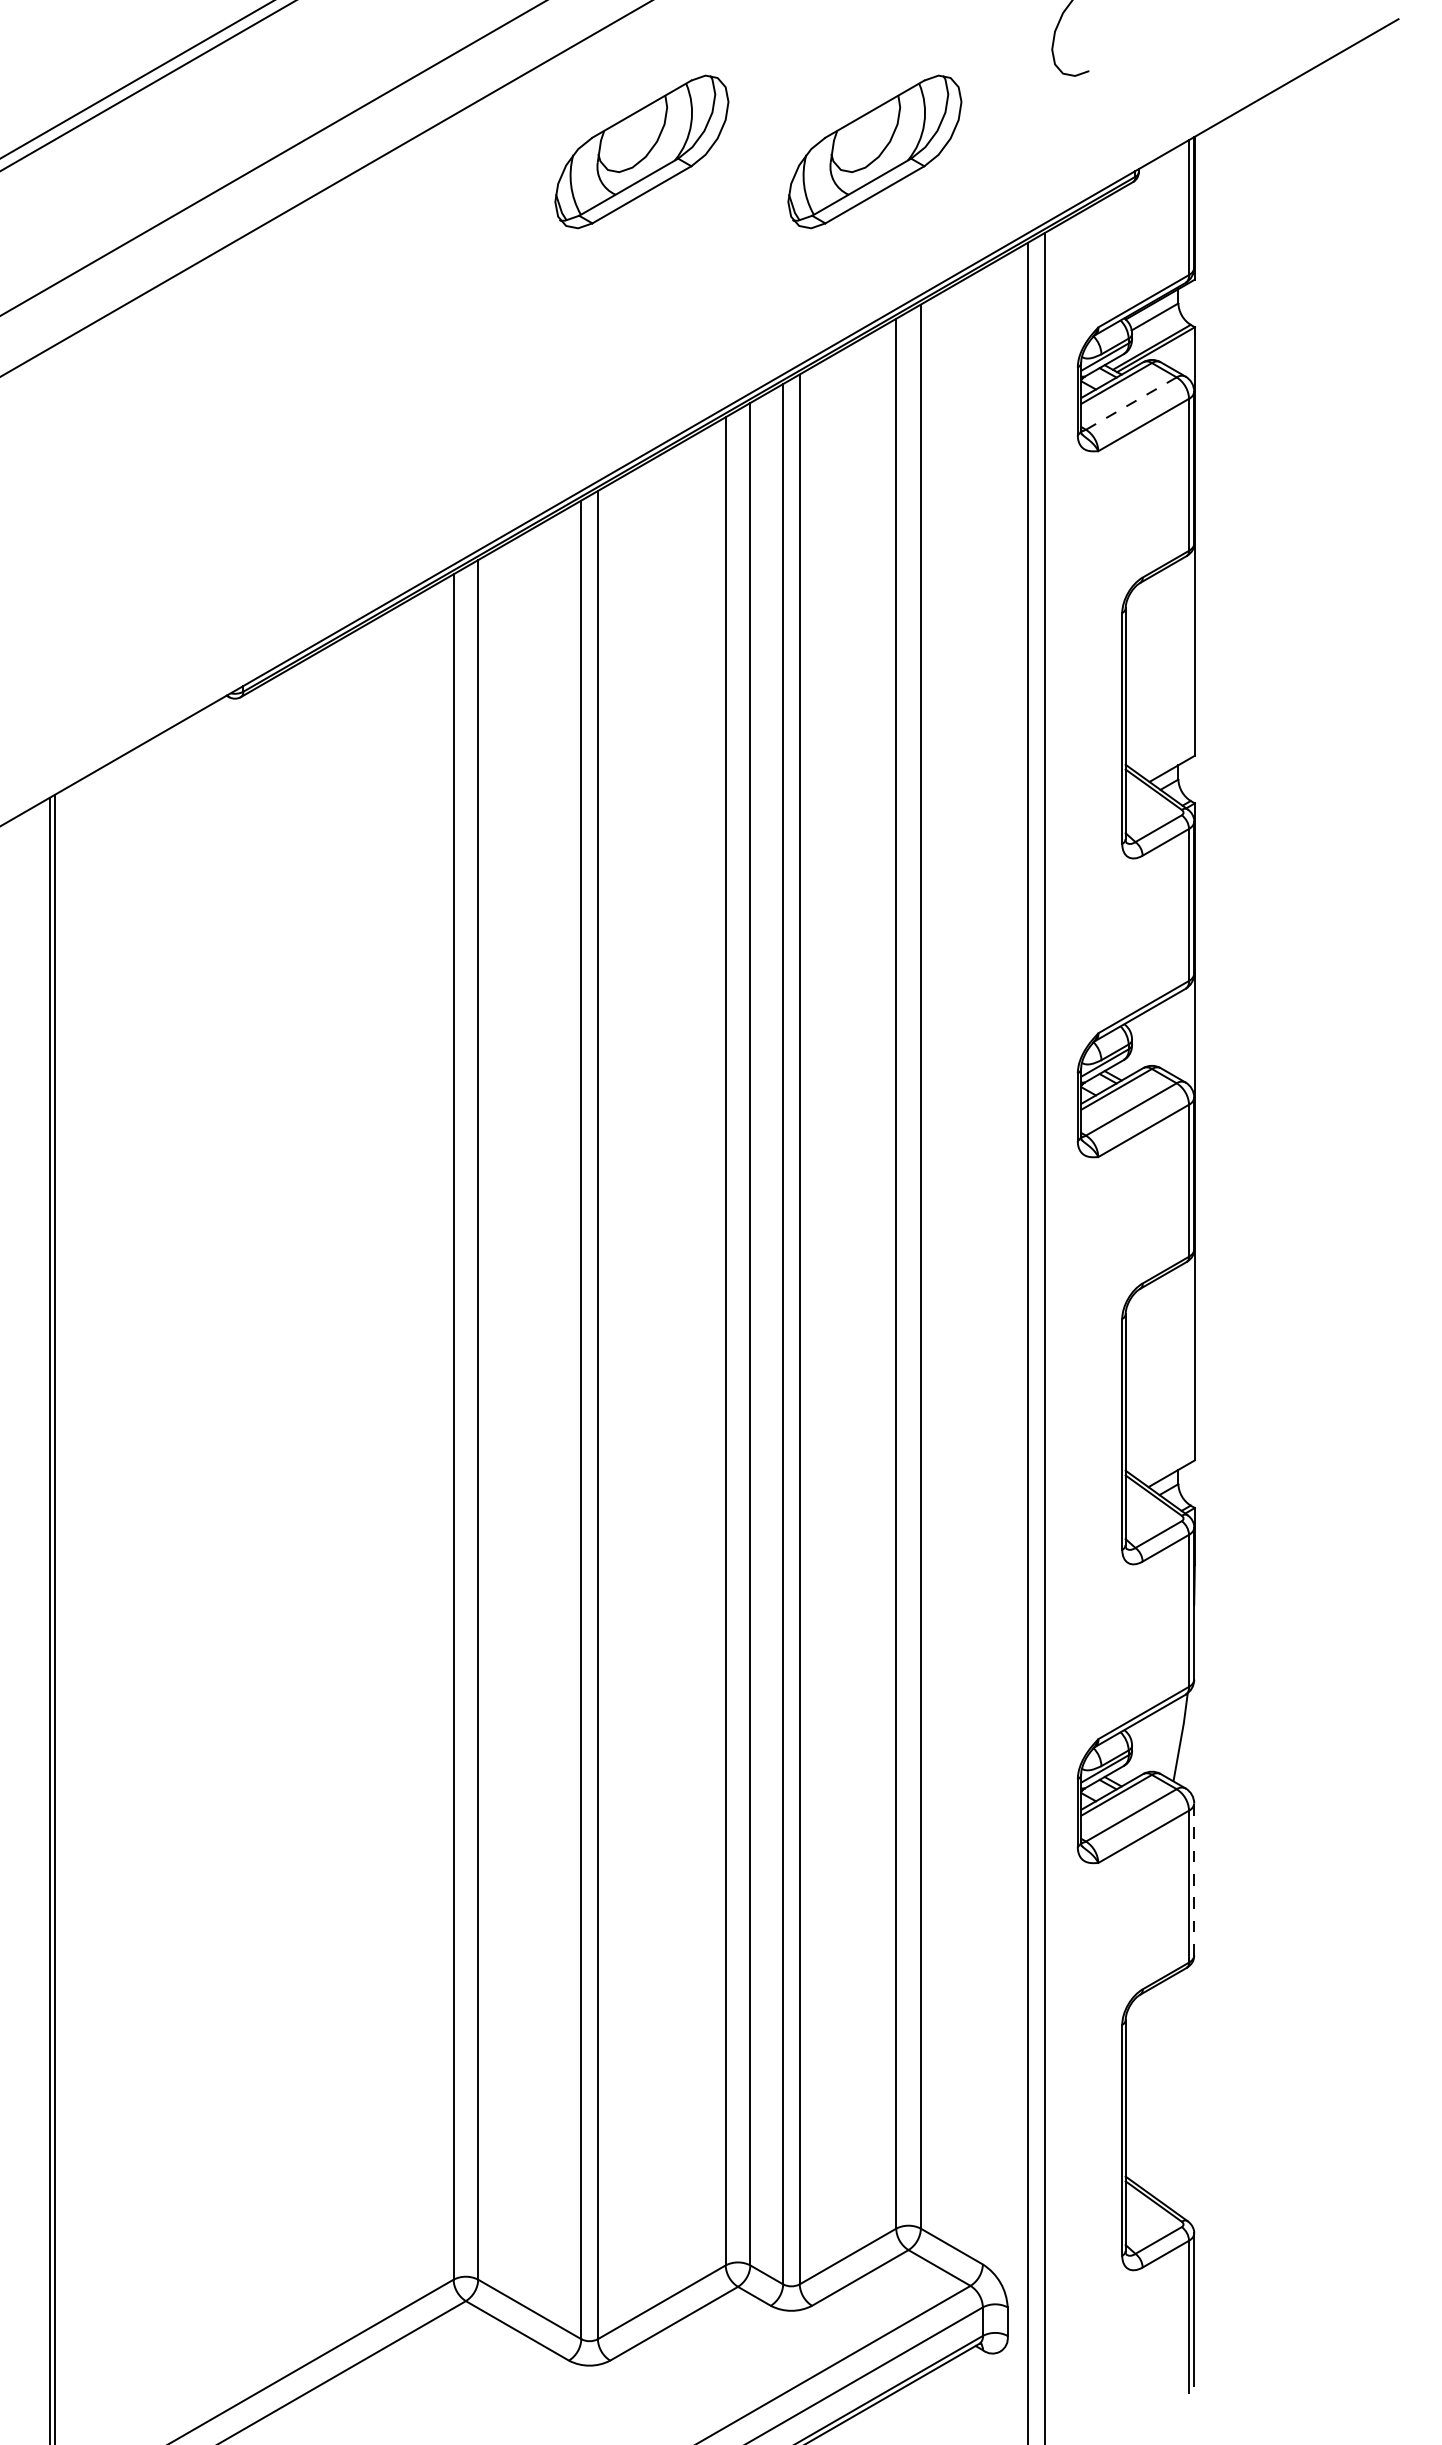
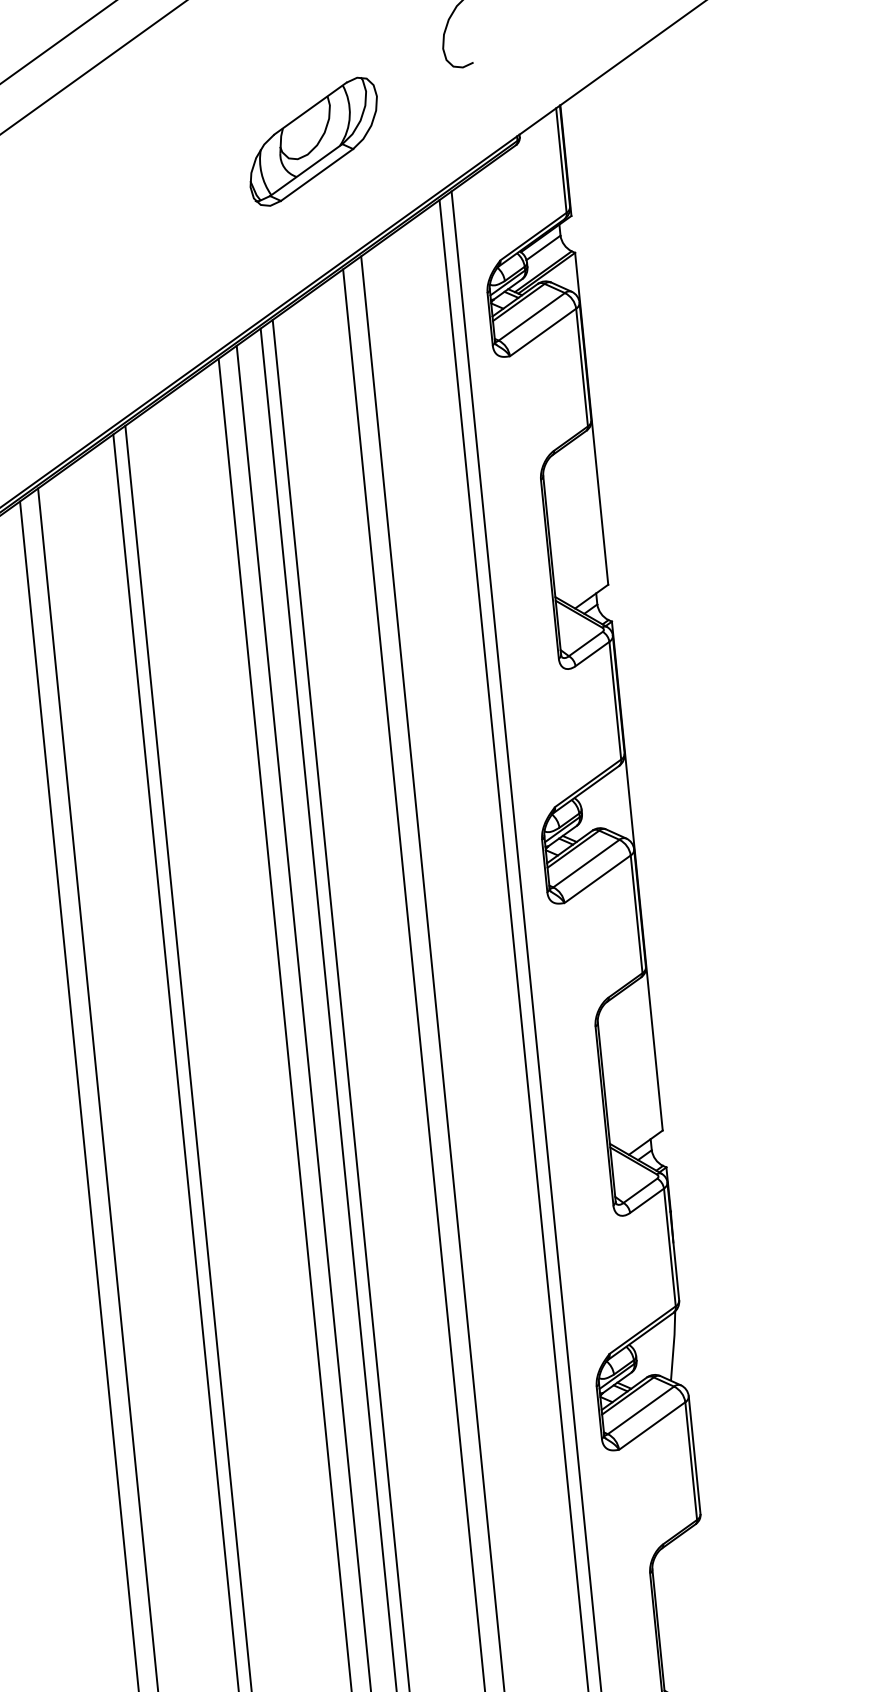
part: (641, 151) -> (132, 159), removed
line: (1131, 403) -> (531, 316), dashed -> solid
line: (1194, 1879) -> (694, 1455), dashed -> solid

